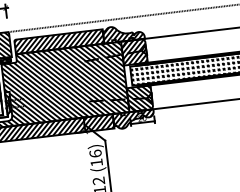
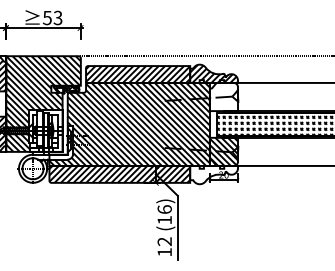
hatch: (134, 51) -> (223, 96), removed
hatch: (133, 119) -> (213, 174), removed

